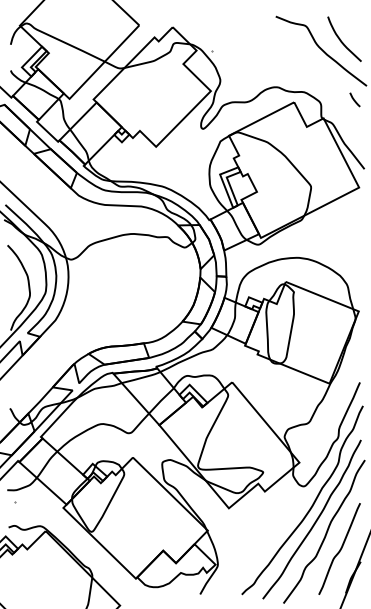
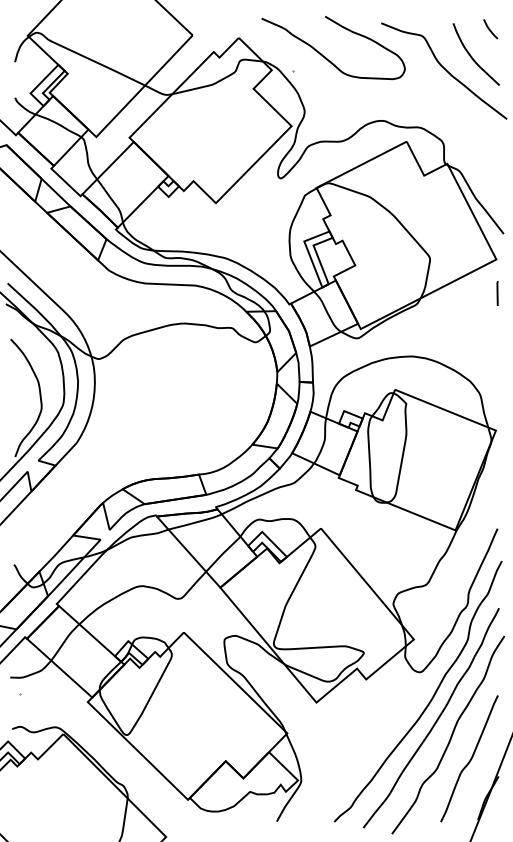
curve: (235, 40) -> (325, 56), added
curve: (354, 100) -> (490, 29), moved
line: (359, 212) -> (497, 293), added

